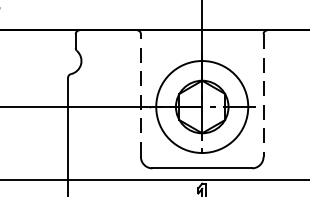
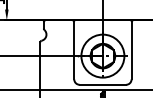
line: (141, 94) -> (74, 50), dashed -> solid
line: (263, 94) -> (131, 50), dashed -> solid

